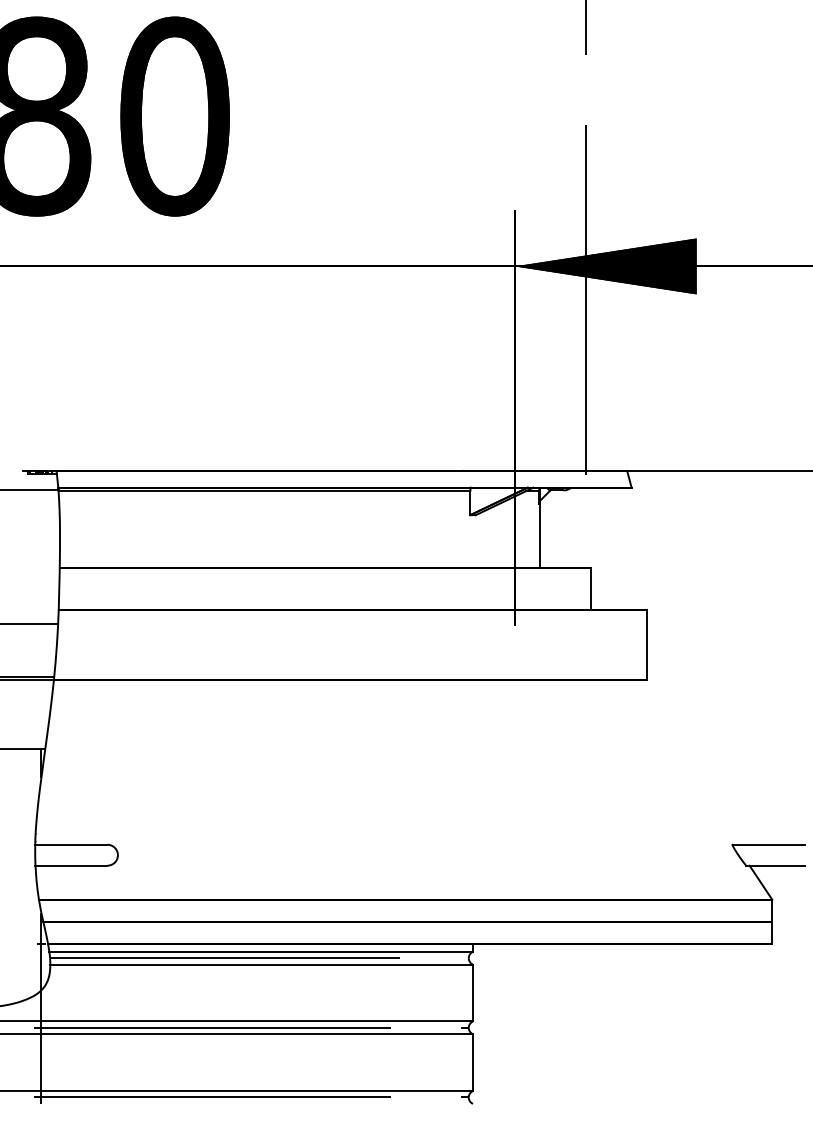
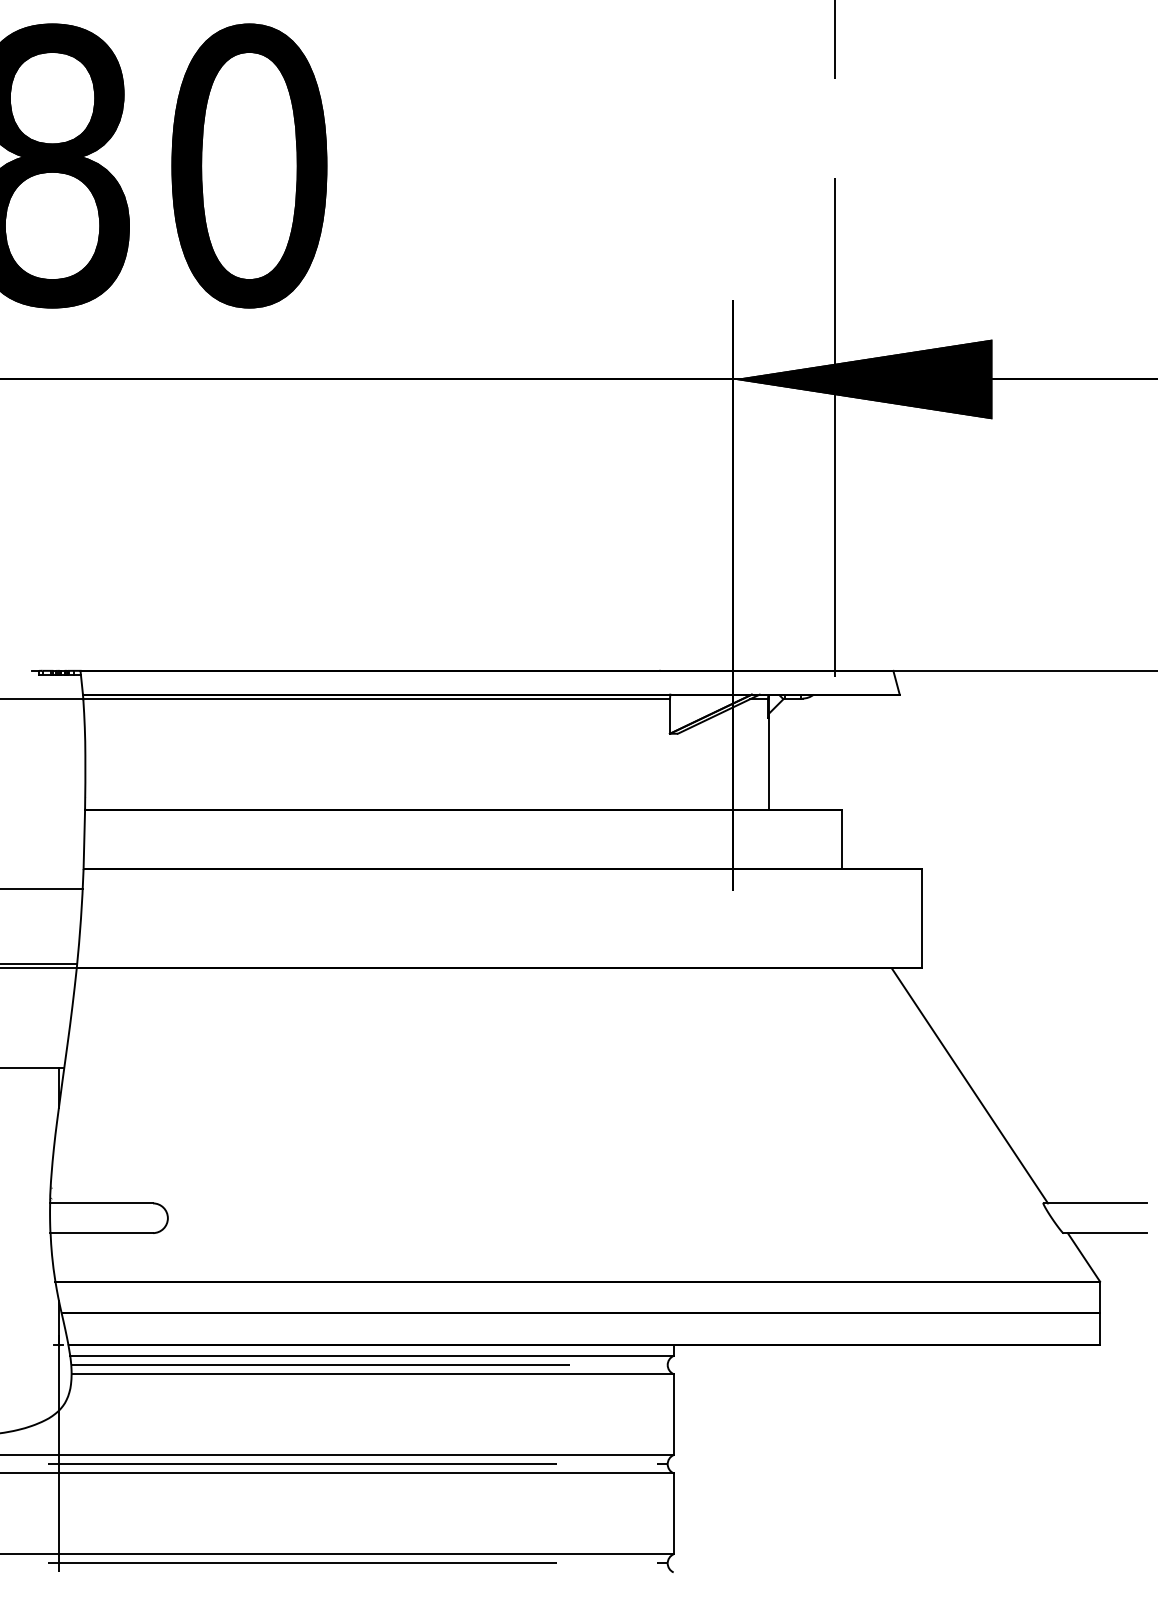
line: (680, 761) -> (969, 1084), added

